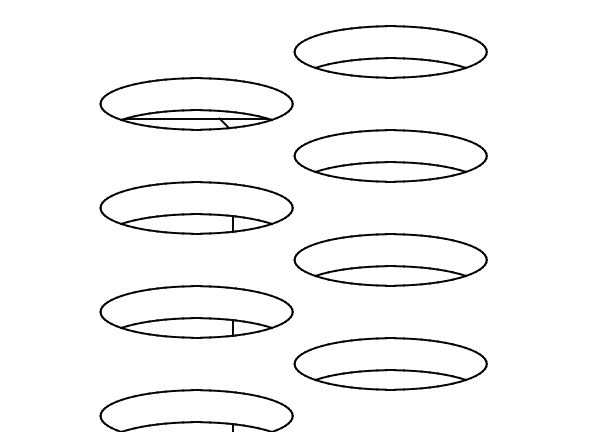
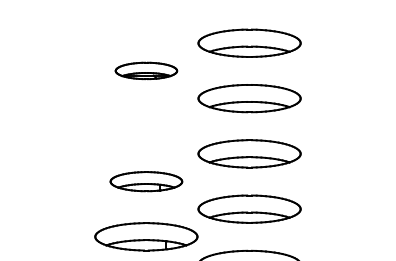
part: (196, 103) -> (146, 70), size x0.6
part: (196, 206) -> (146, 125), removed
part: (196, 311) -> (146, 181), size x0.7

